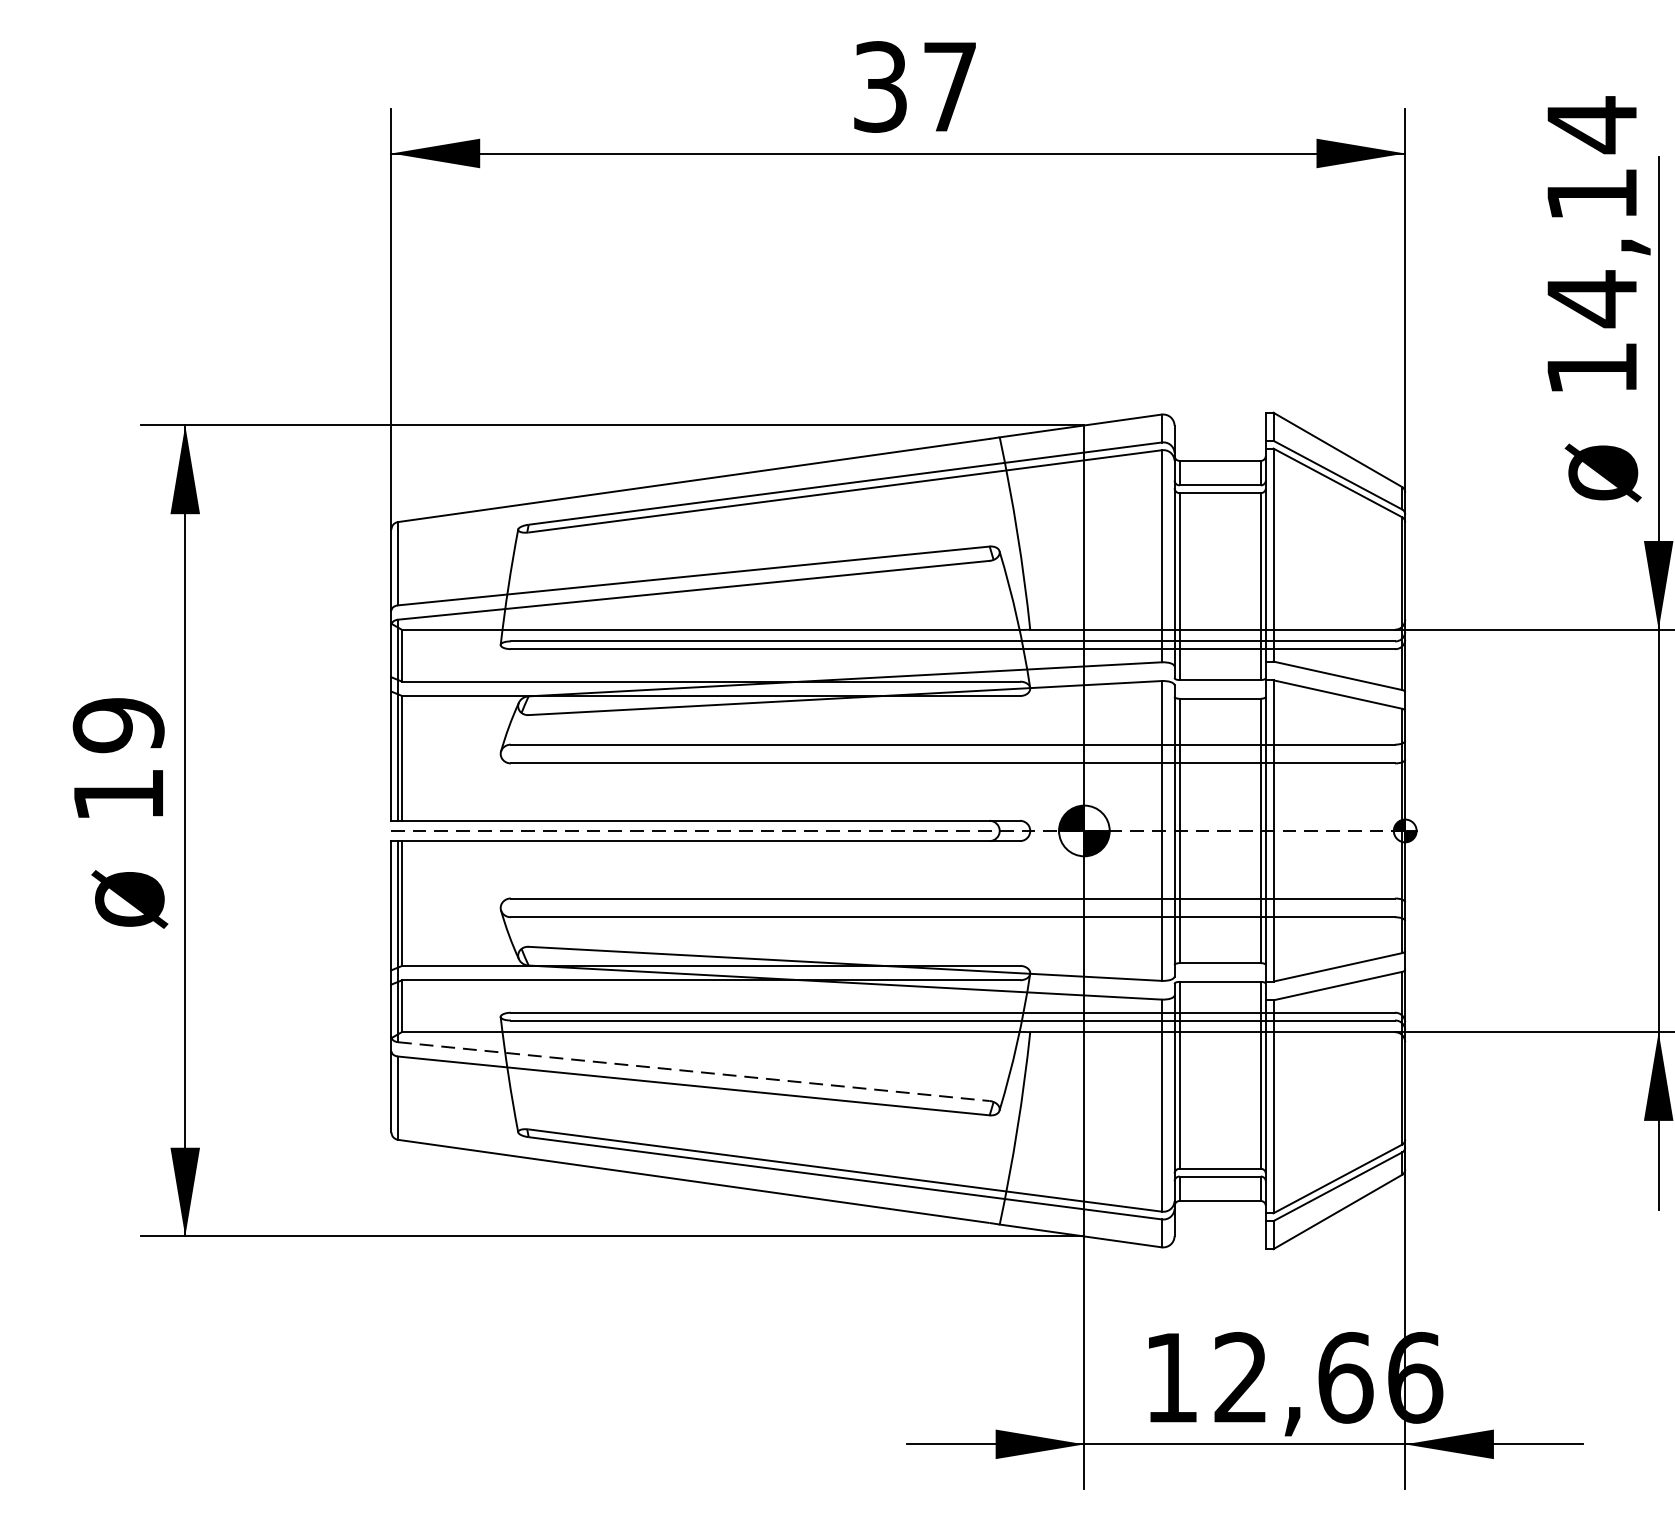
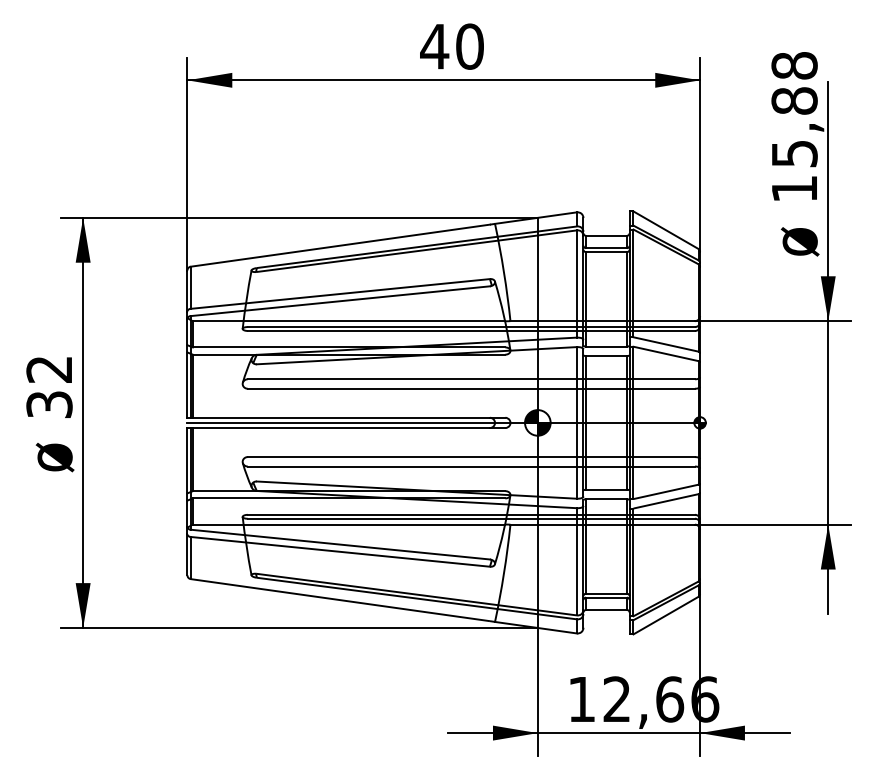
text: (913, 86) -> (451, 46), 37 -> 40
text: (1591, 211) -> (794, 109), 14,14 -> 15,88
text: (118, 758) -> (49, 386), 19 -> 32
line: (897, 830) -> (443, 422), dashed -> solid
line: (694, 1071) -> (340, 544), dashed -> solid

